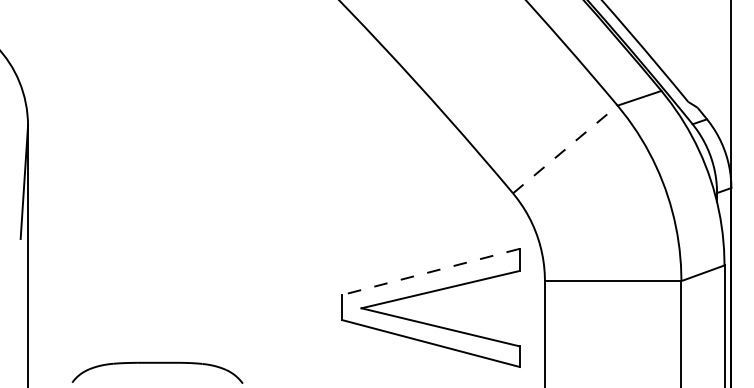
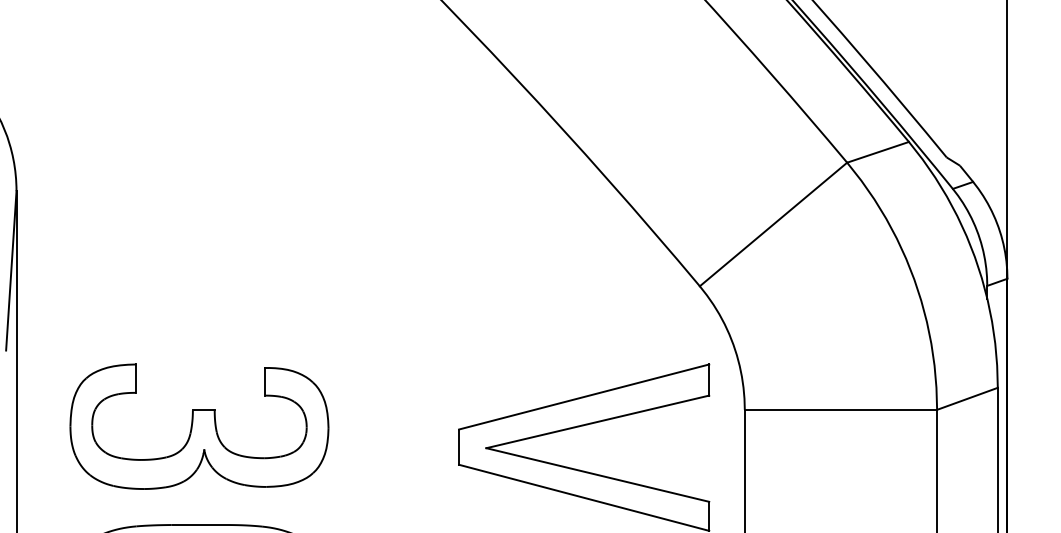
line: (565, 149) -> (773, 224), dashed -> solid
line: (430, 271) -> (583, 396), dashed -> solid
part: (157, 293) -> (198, 427), added

